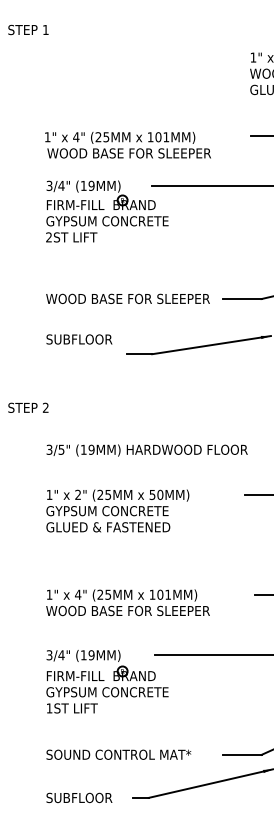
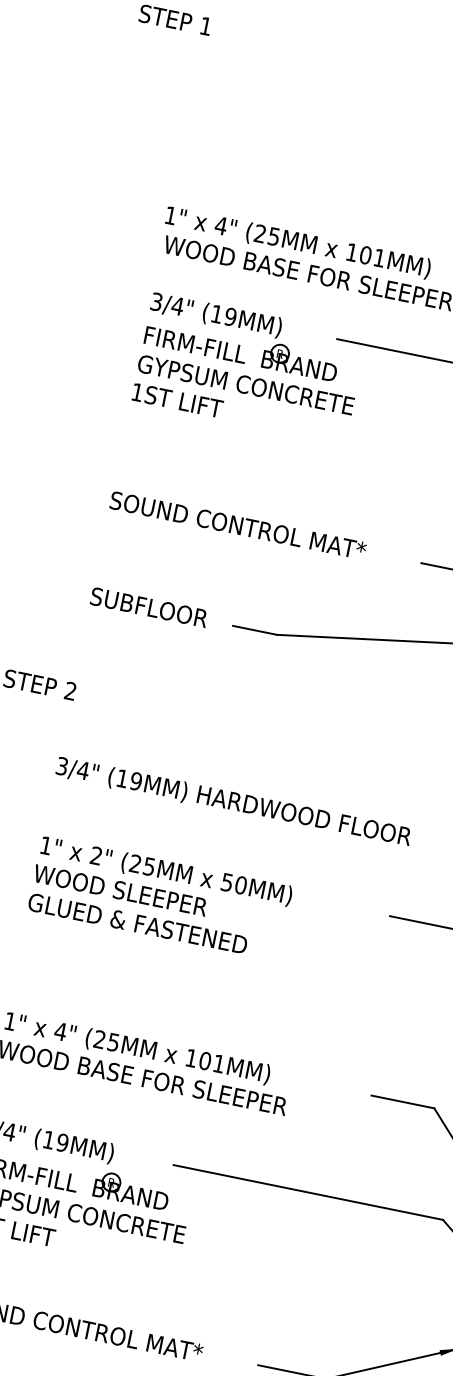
text: (48, 237) -> (136, 392), 2ST -> 1ST
text: (127, 298) -> (253, 527), WOOD BASE FOR SLEEPER -> SOUND CONTROL MAT*
text: (79, 339) -> (149, 607), moved
text: (61, 449) -> (83, 770), 3/5" -> 3/4"
text: (107, 511) -> (142, 895), GYPSUM CONCRETE -> WOOD SLEEPER

